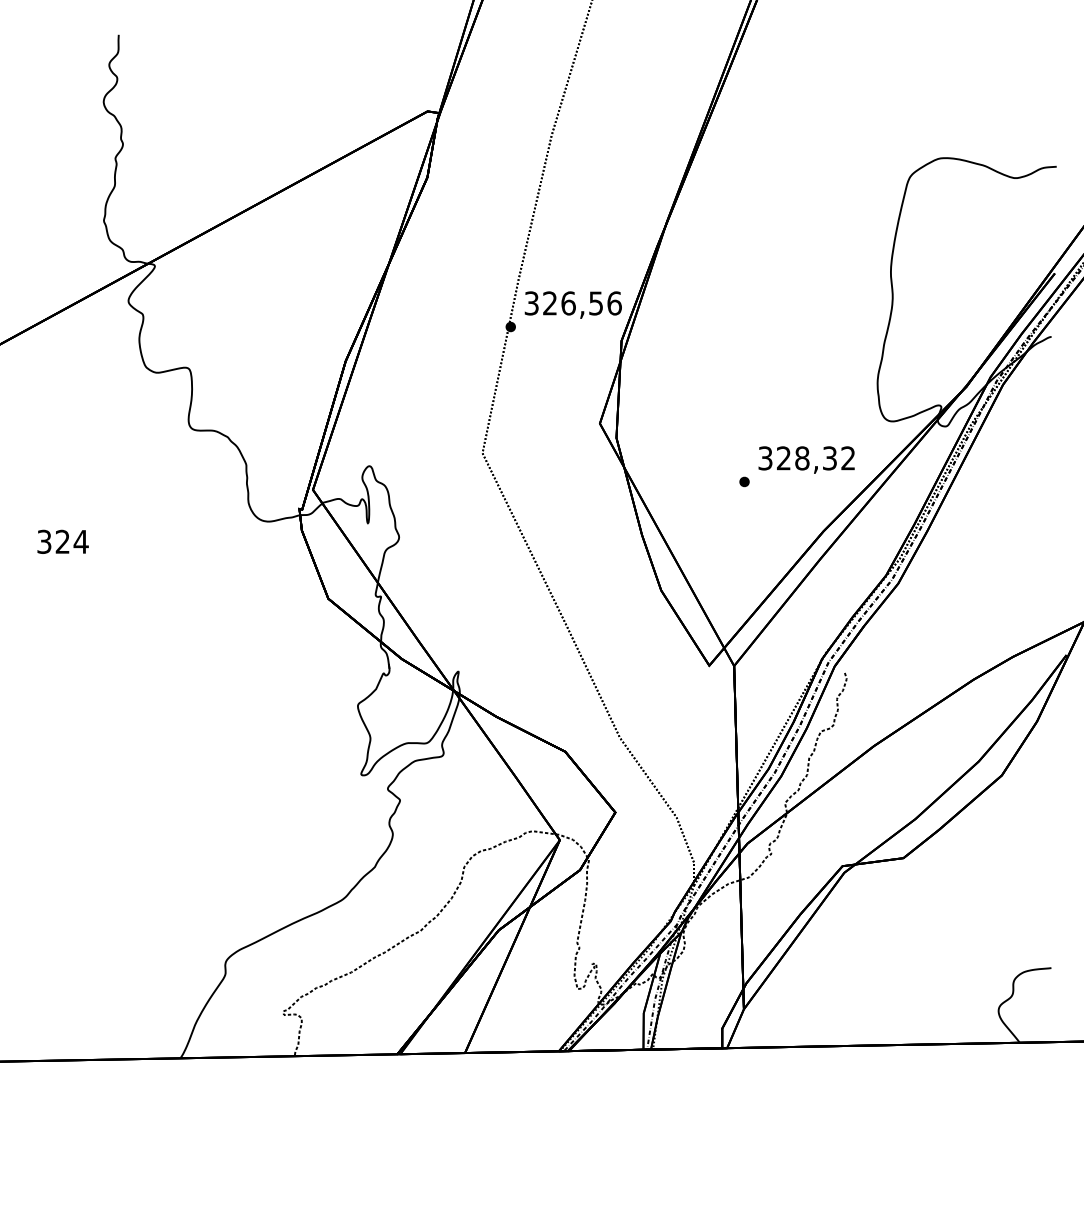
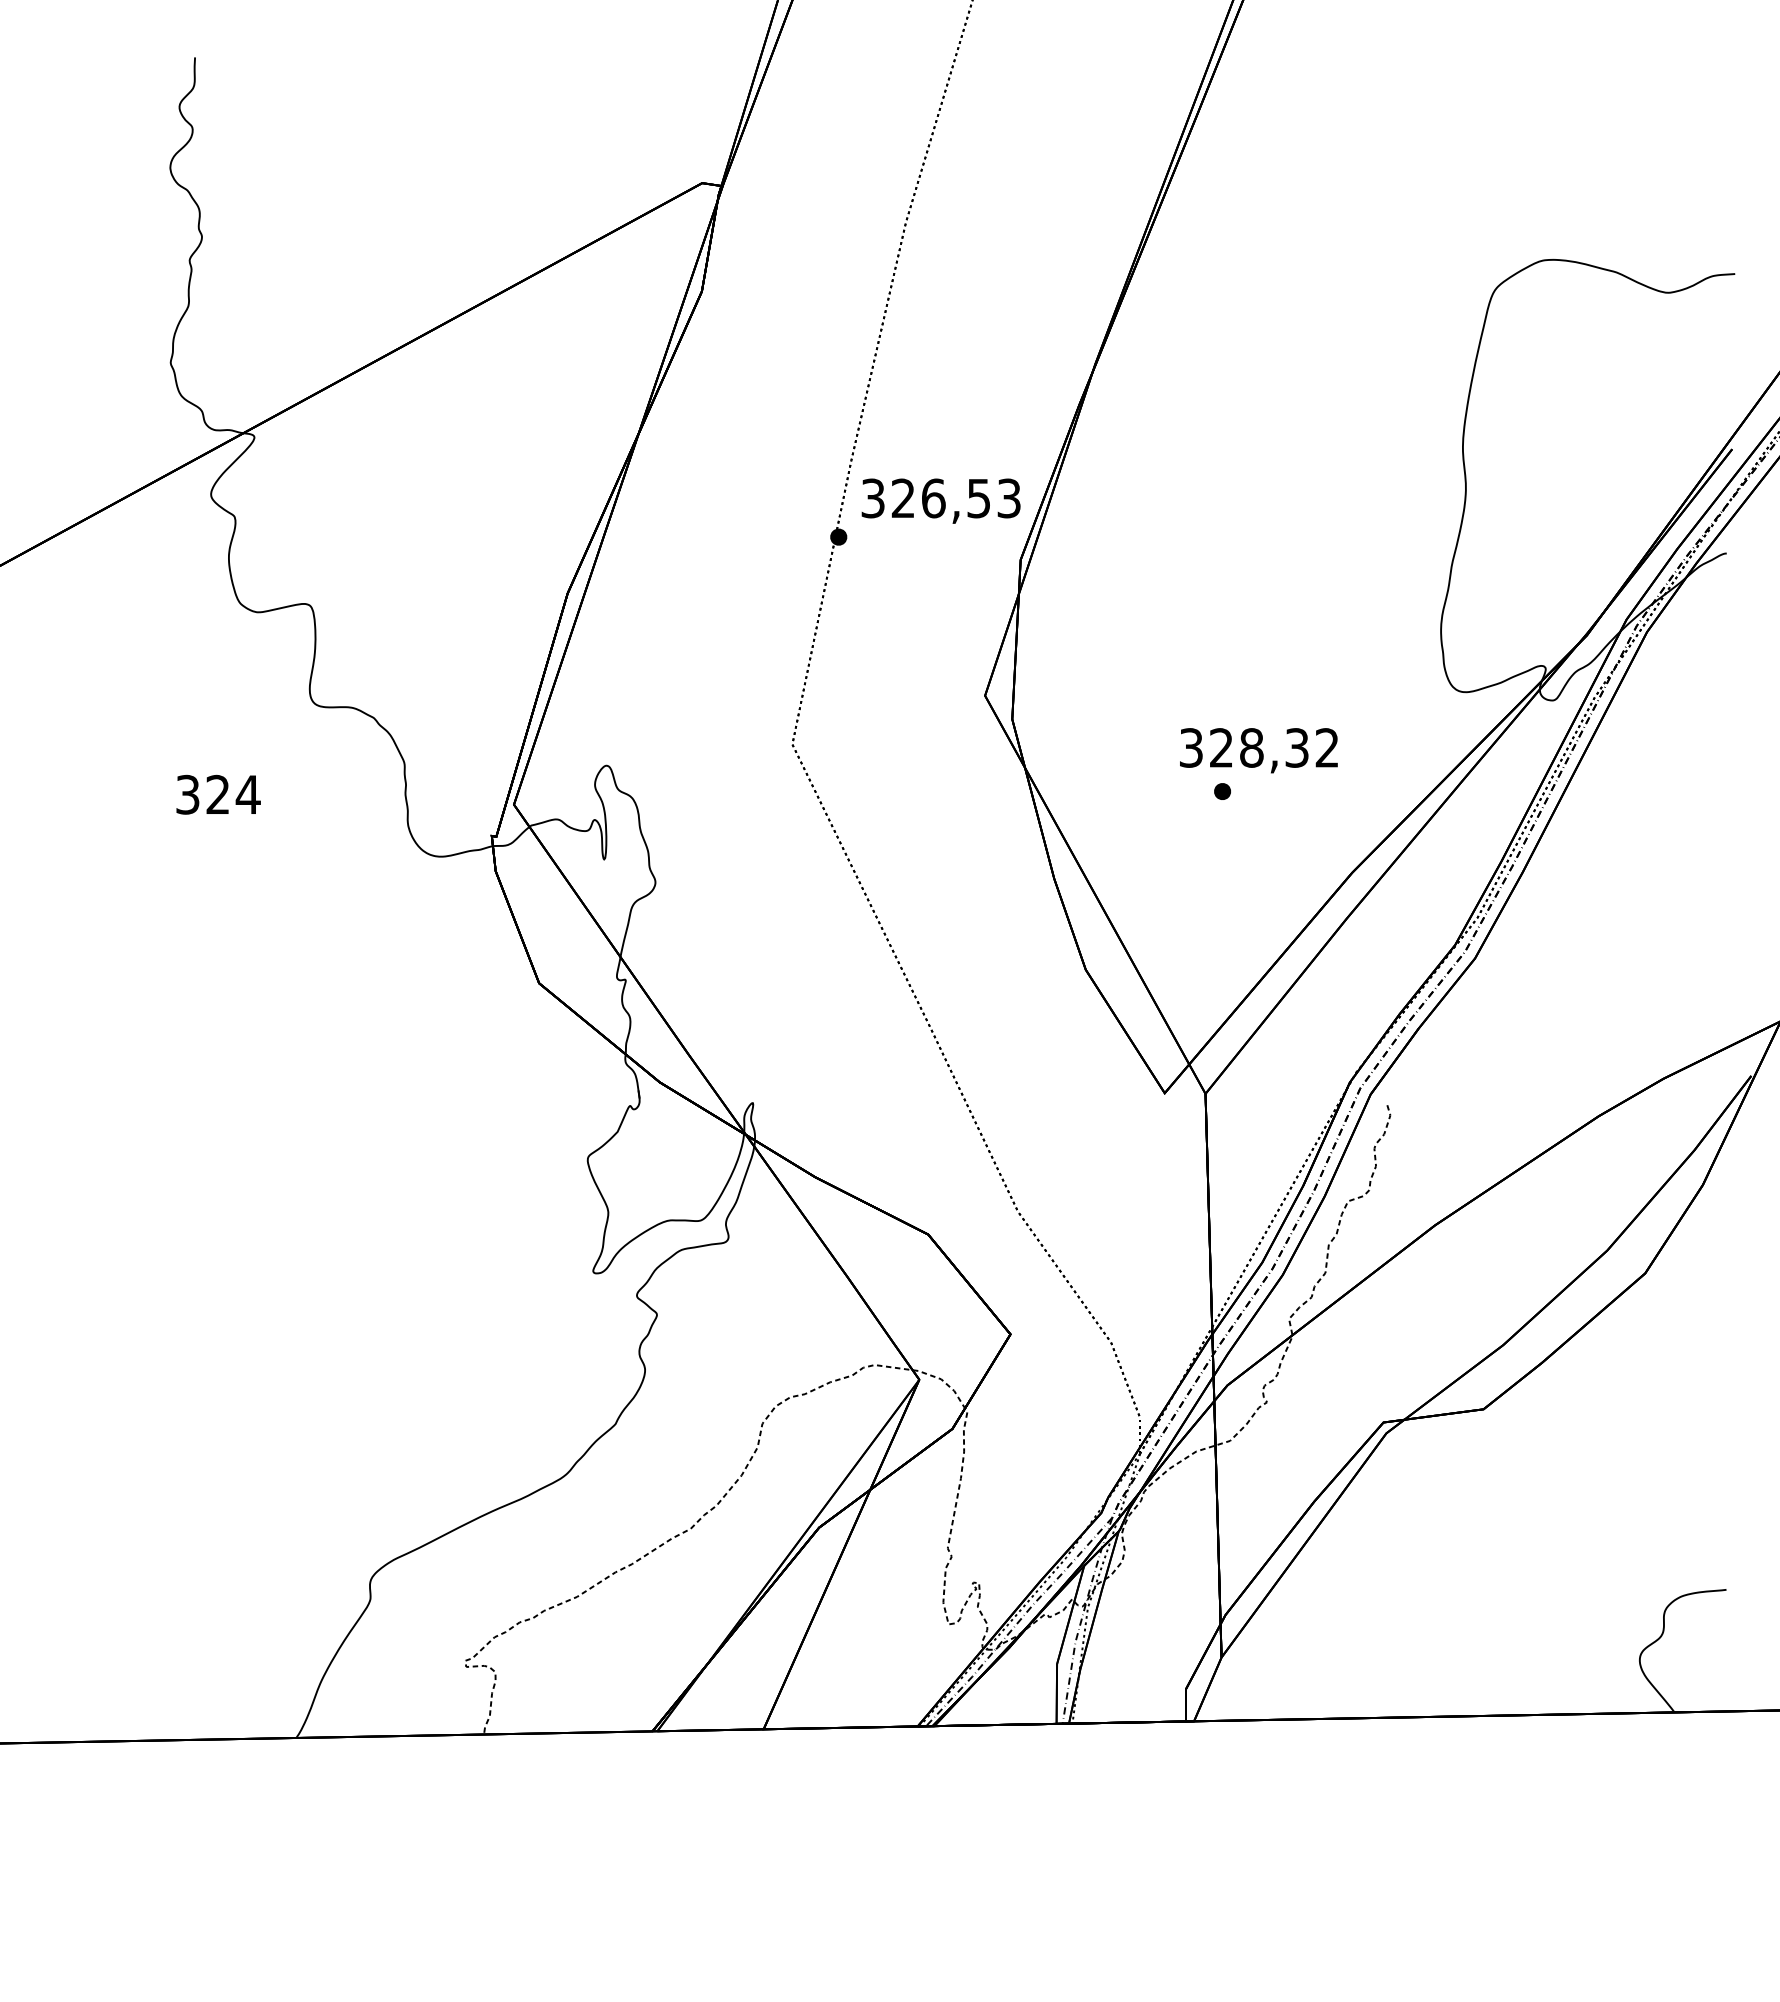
text: (614, 303) -> (1009, 498), 326,56 -> 326,53
text: (806, 459) -> (1258, 749), moved
text: (62, 541) -> (217, 794), moved

